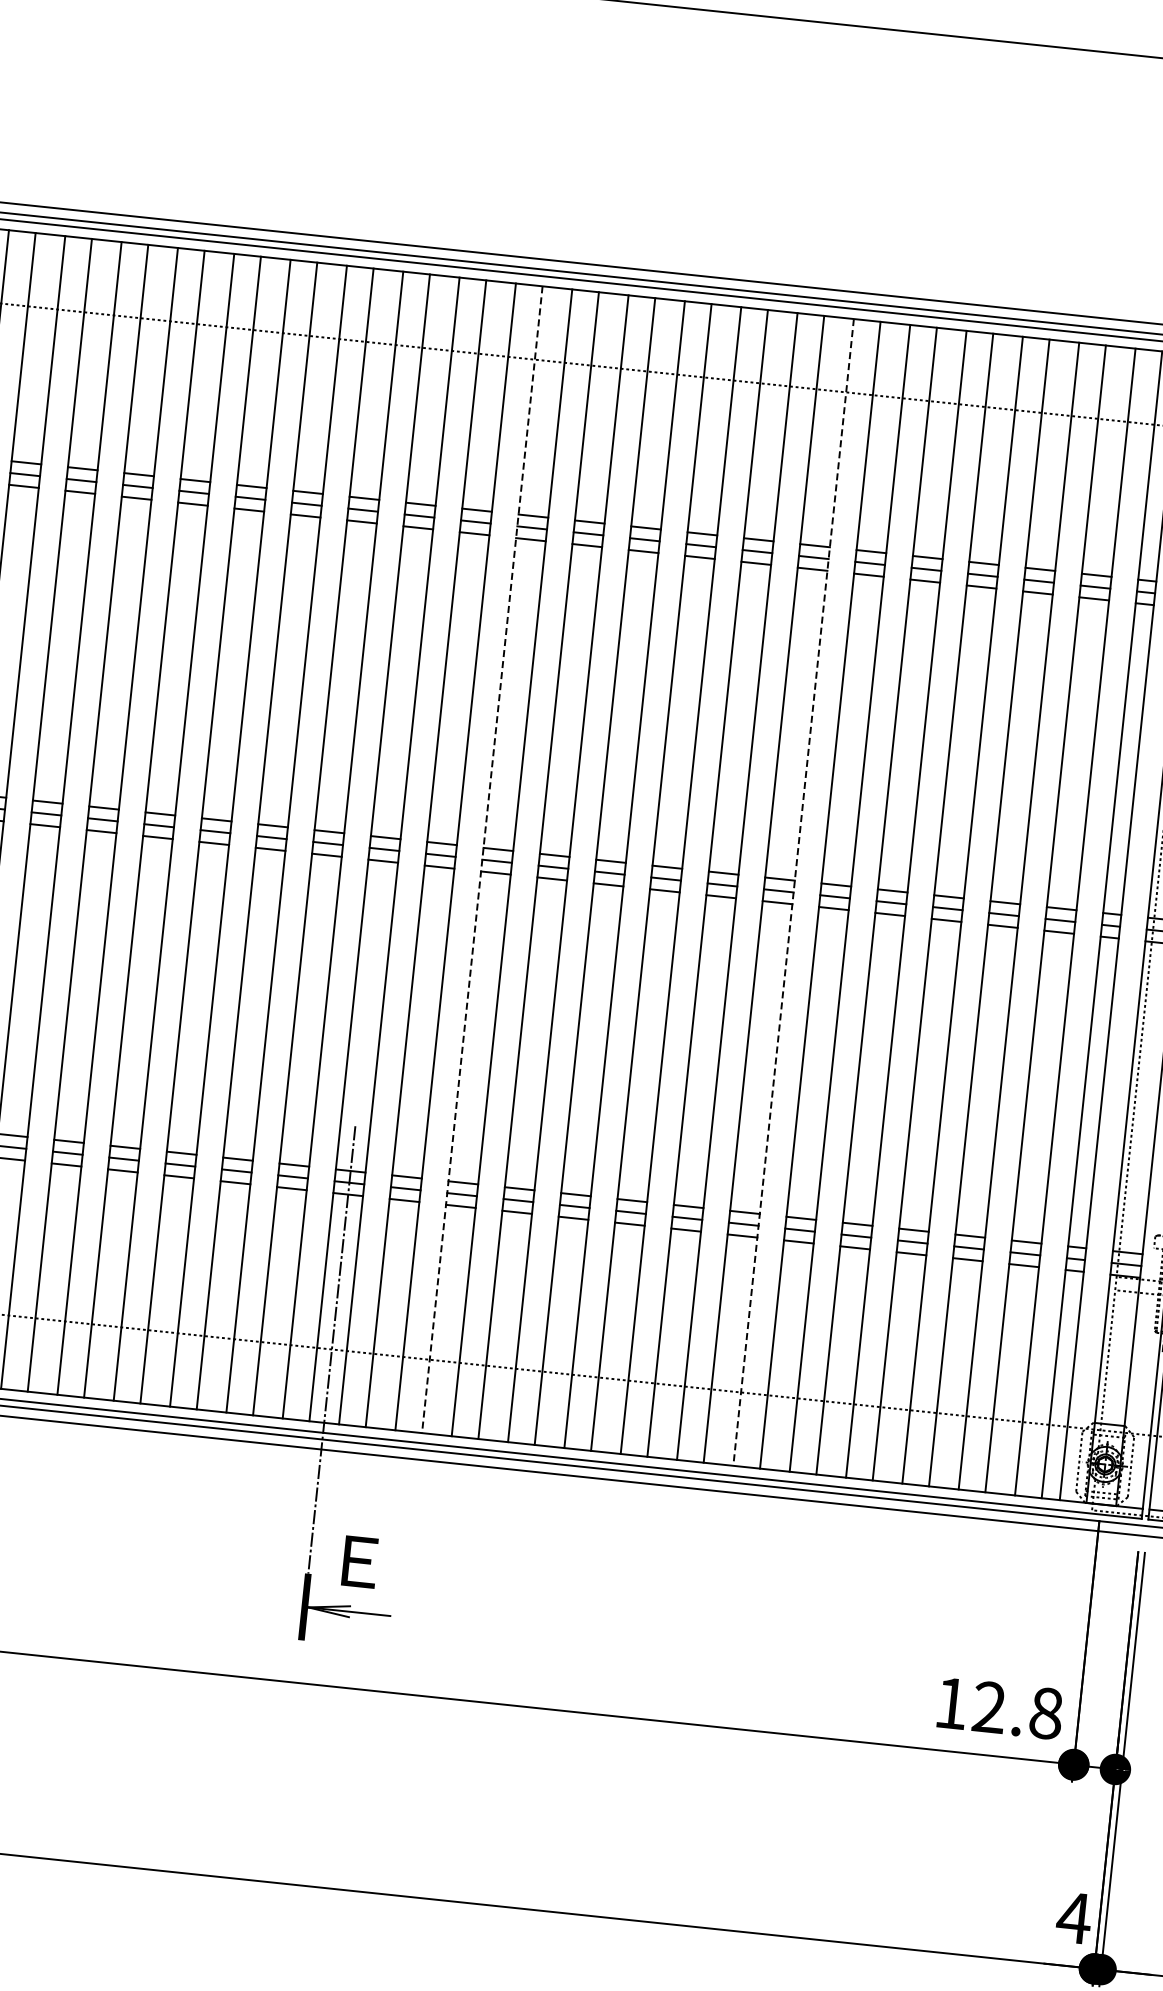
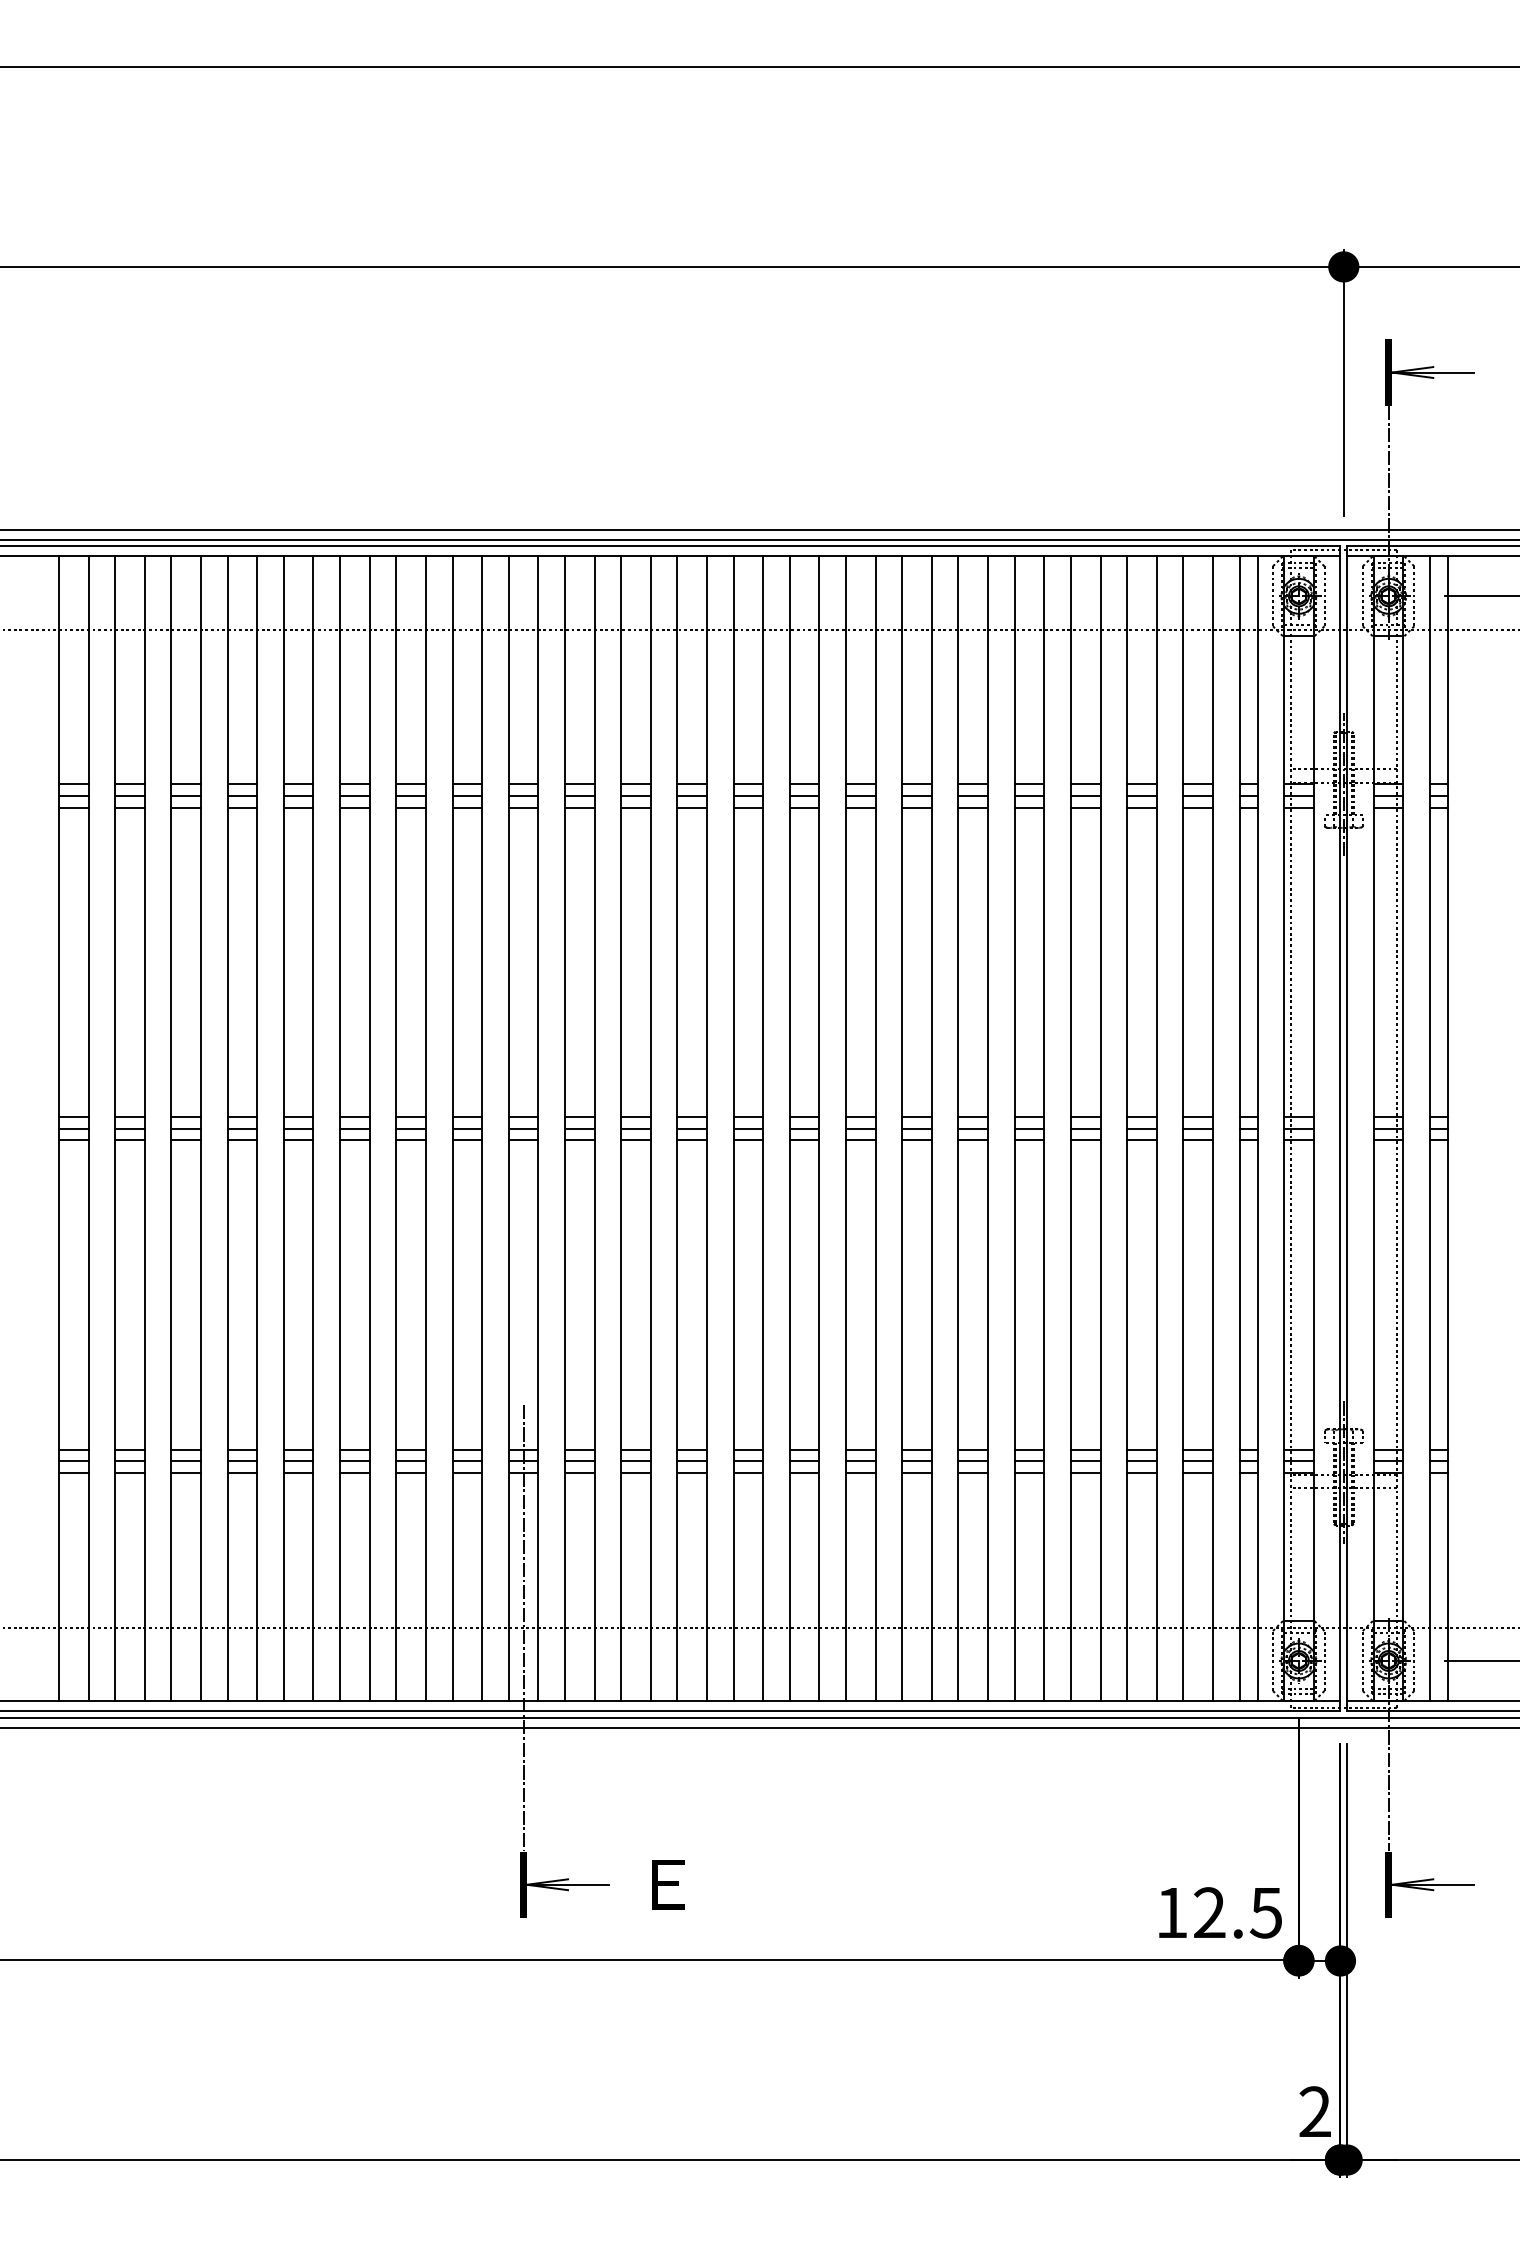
line: (482, 860) -> (621, 1129), dashed -> solid
line: (793, 893) -> (931, 1129), dashed -> solid
text: (360, 1561) -> (668, 1884), moved
text: (1045, 1712) -> (1265, 1912), 12.8 -> 12.5
text: (1074, 1917) -> (1315, 2111), 4 -> 2

